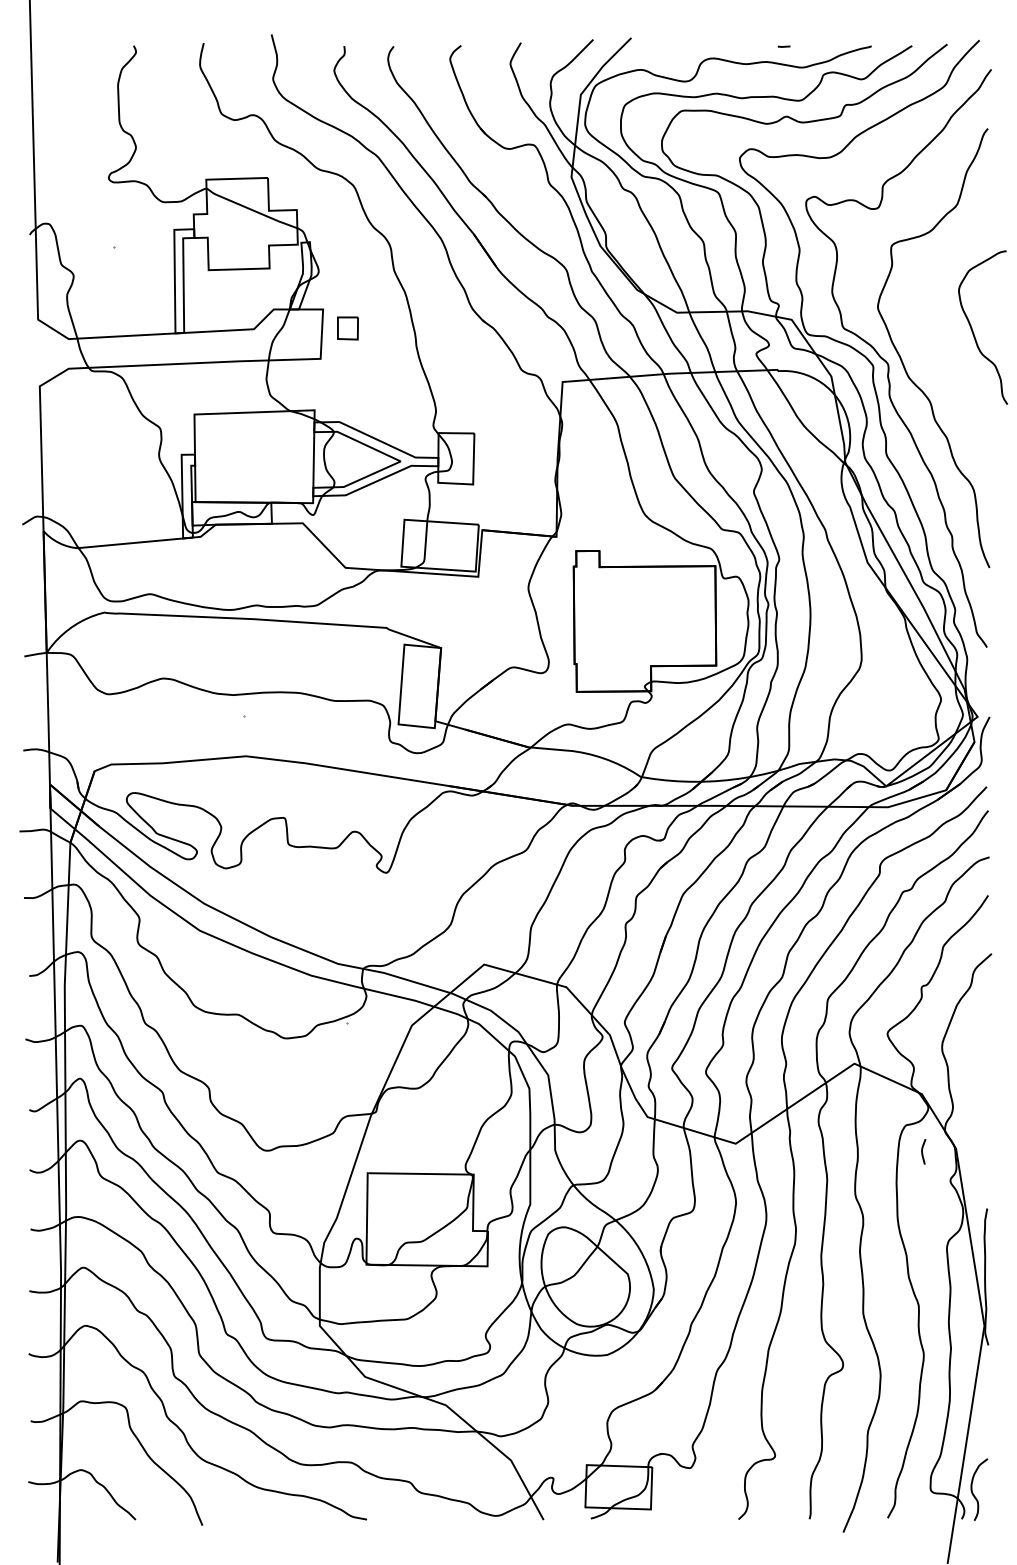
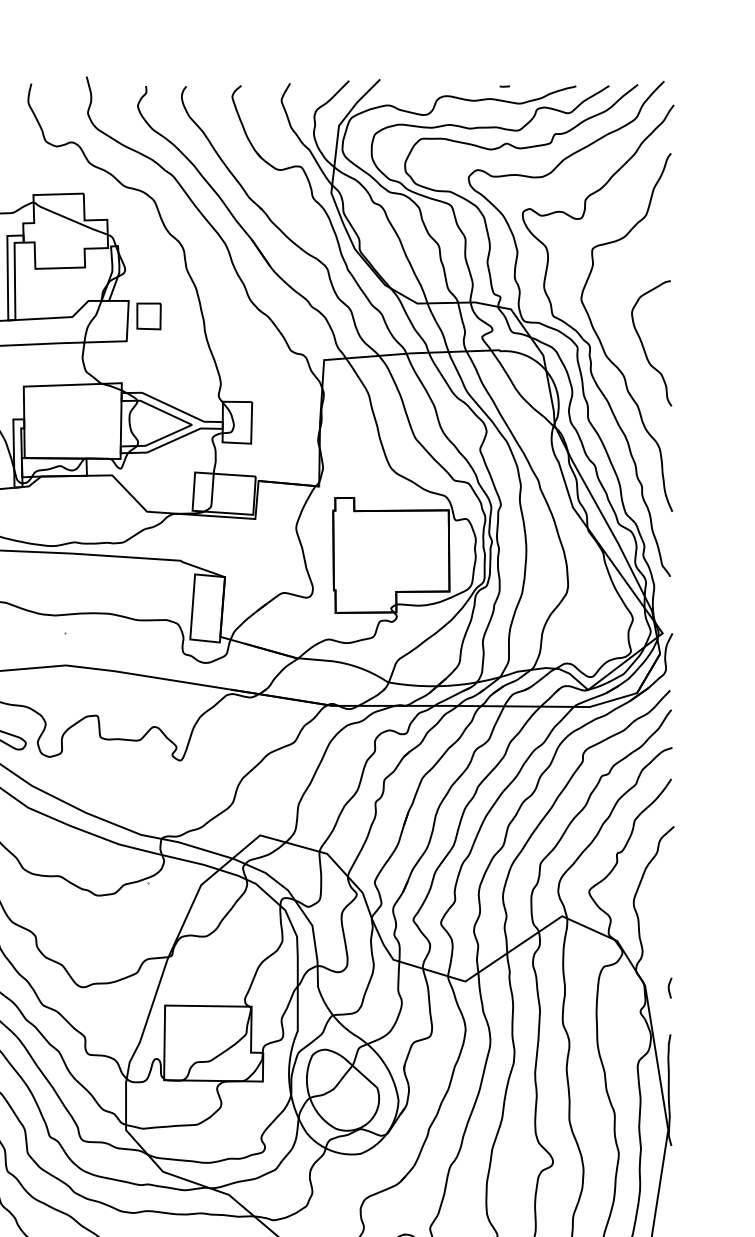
part: (347, 328) -> (148, 316), size x1.43
curve: (973, 330) -> (643, 345), moved
curve: (922, 1151) -> (669, 987), moved

